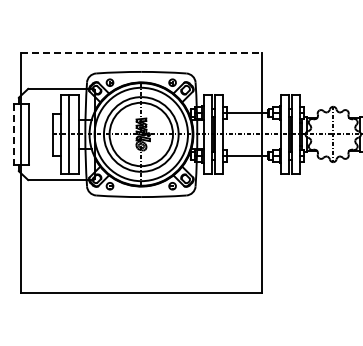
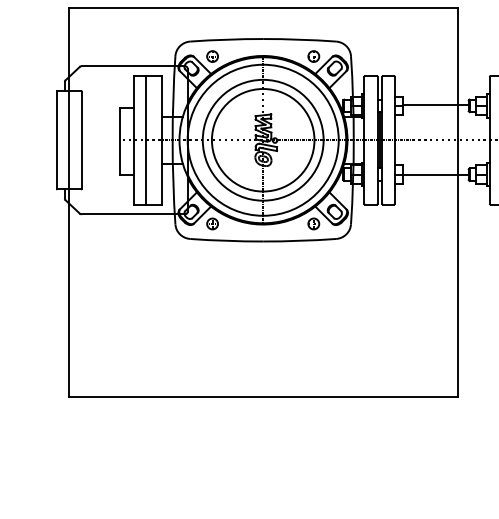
line: (141, 52) -> (263, 7), dashed -> solid
line: (13, 134) -> (56, 140), dashed -> solid

